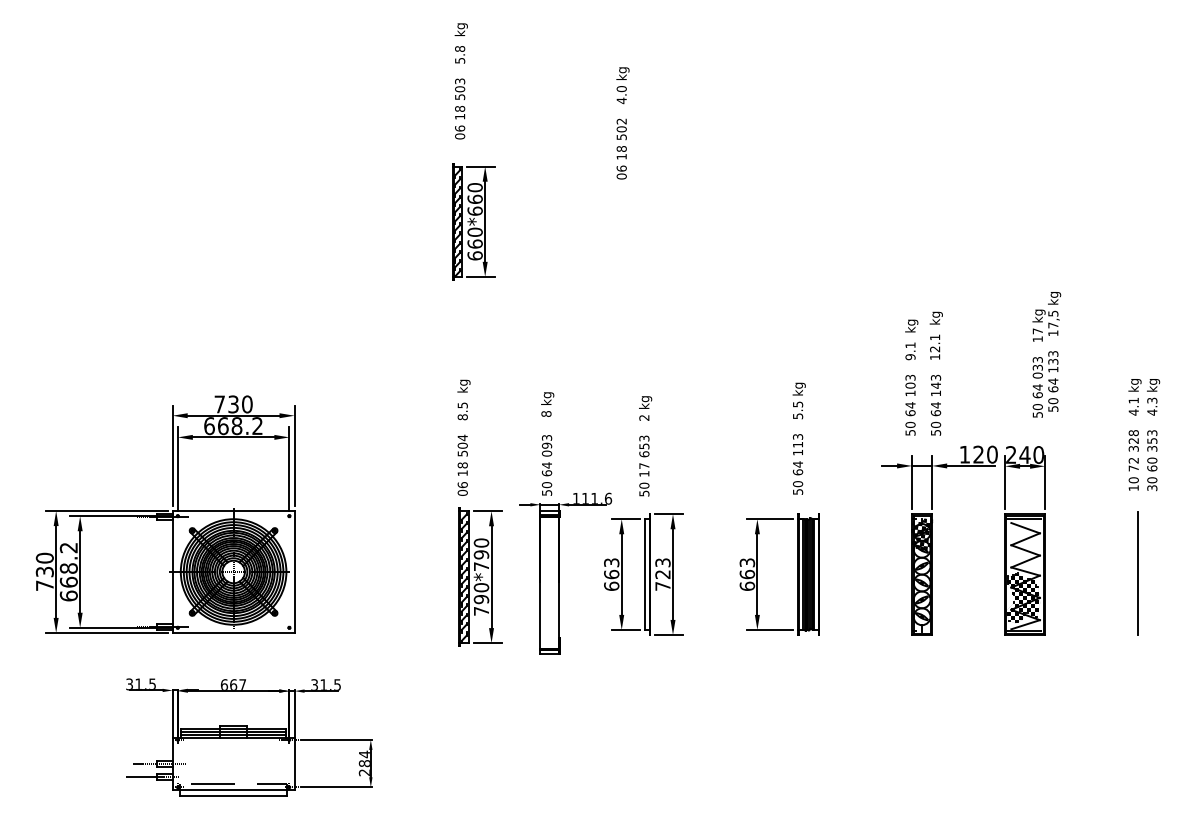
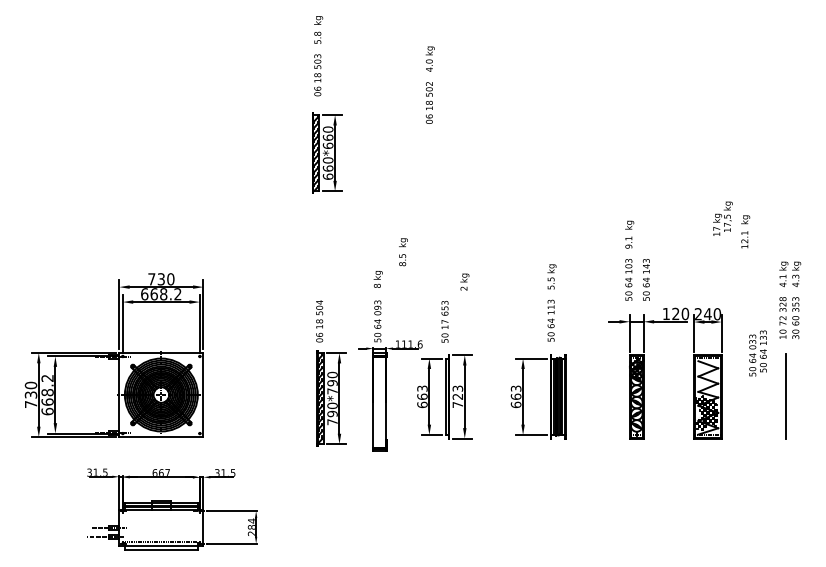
text: (936, 335) -> (745, 231), moved
text: (1044, 384) -> (757, 353), moved
text: (464, 400) -> (403, 252), moved
text: (645, 407) -> (464, 281), moved

